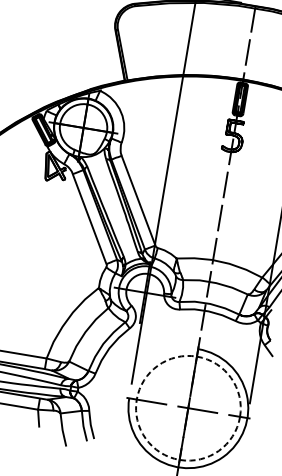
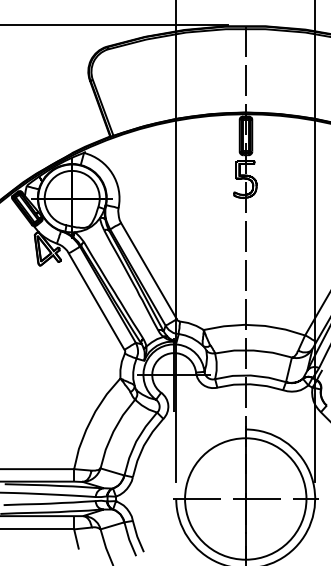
circle: (188, 407) -> (245, 498), dashed -> solid

